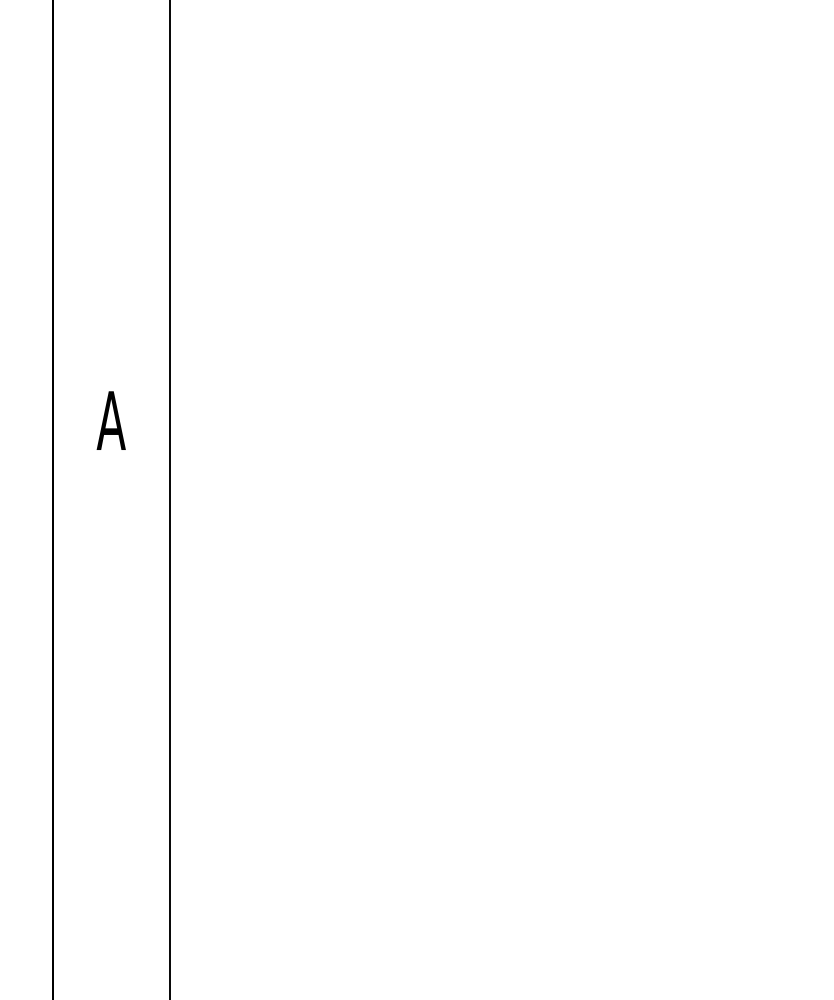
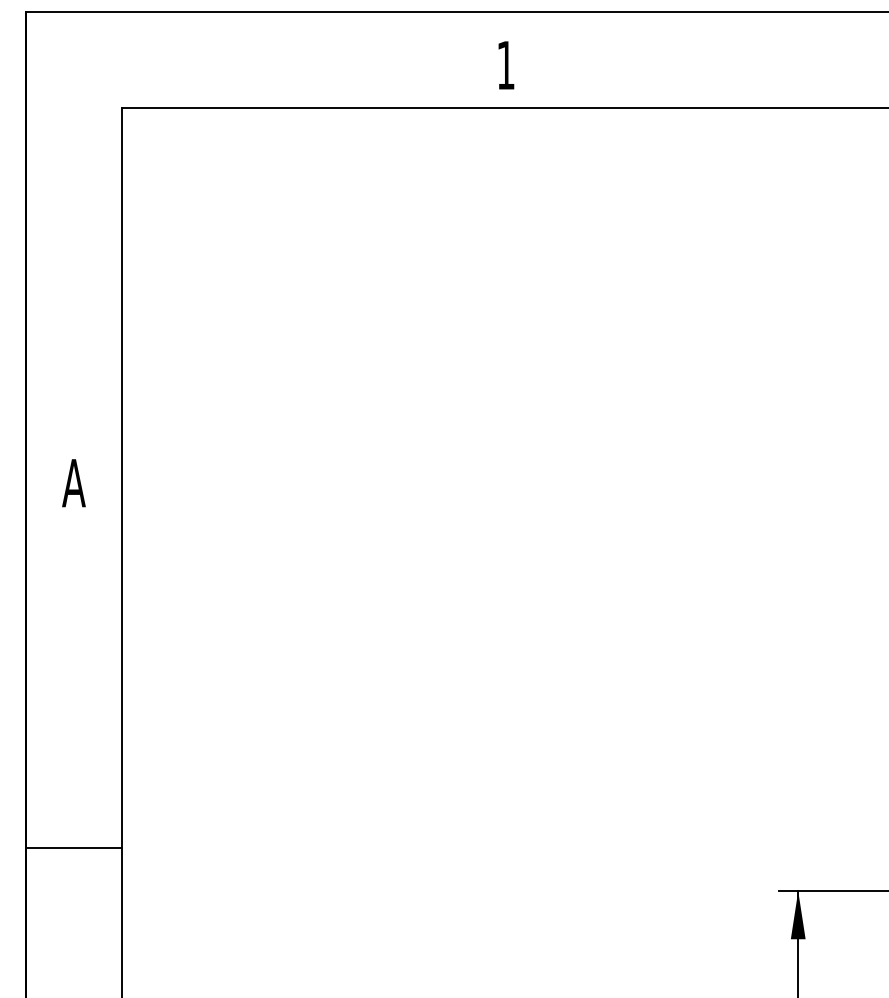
line: (111, 866) -> (74, 847), added

